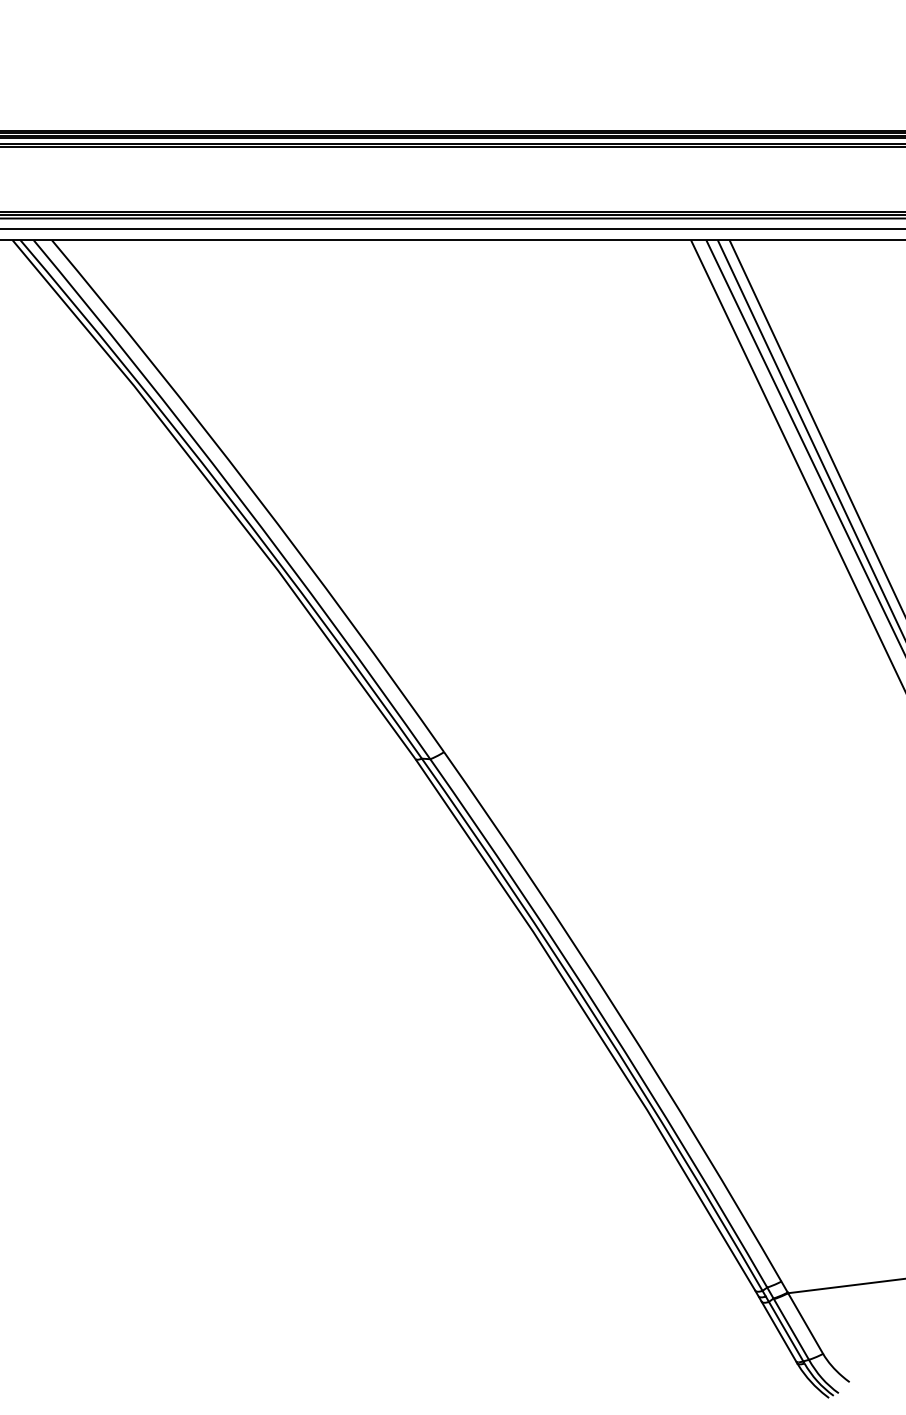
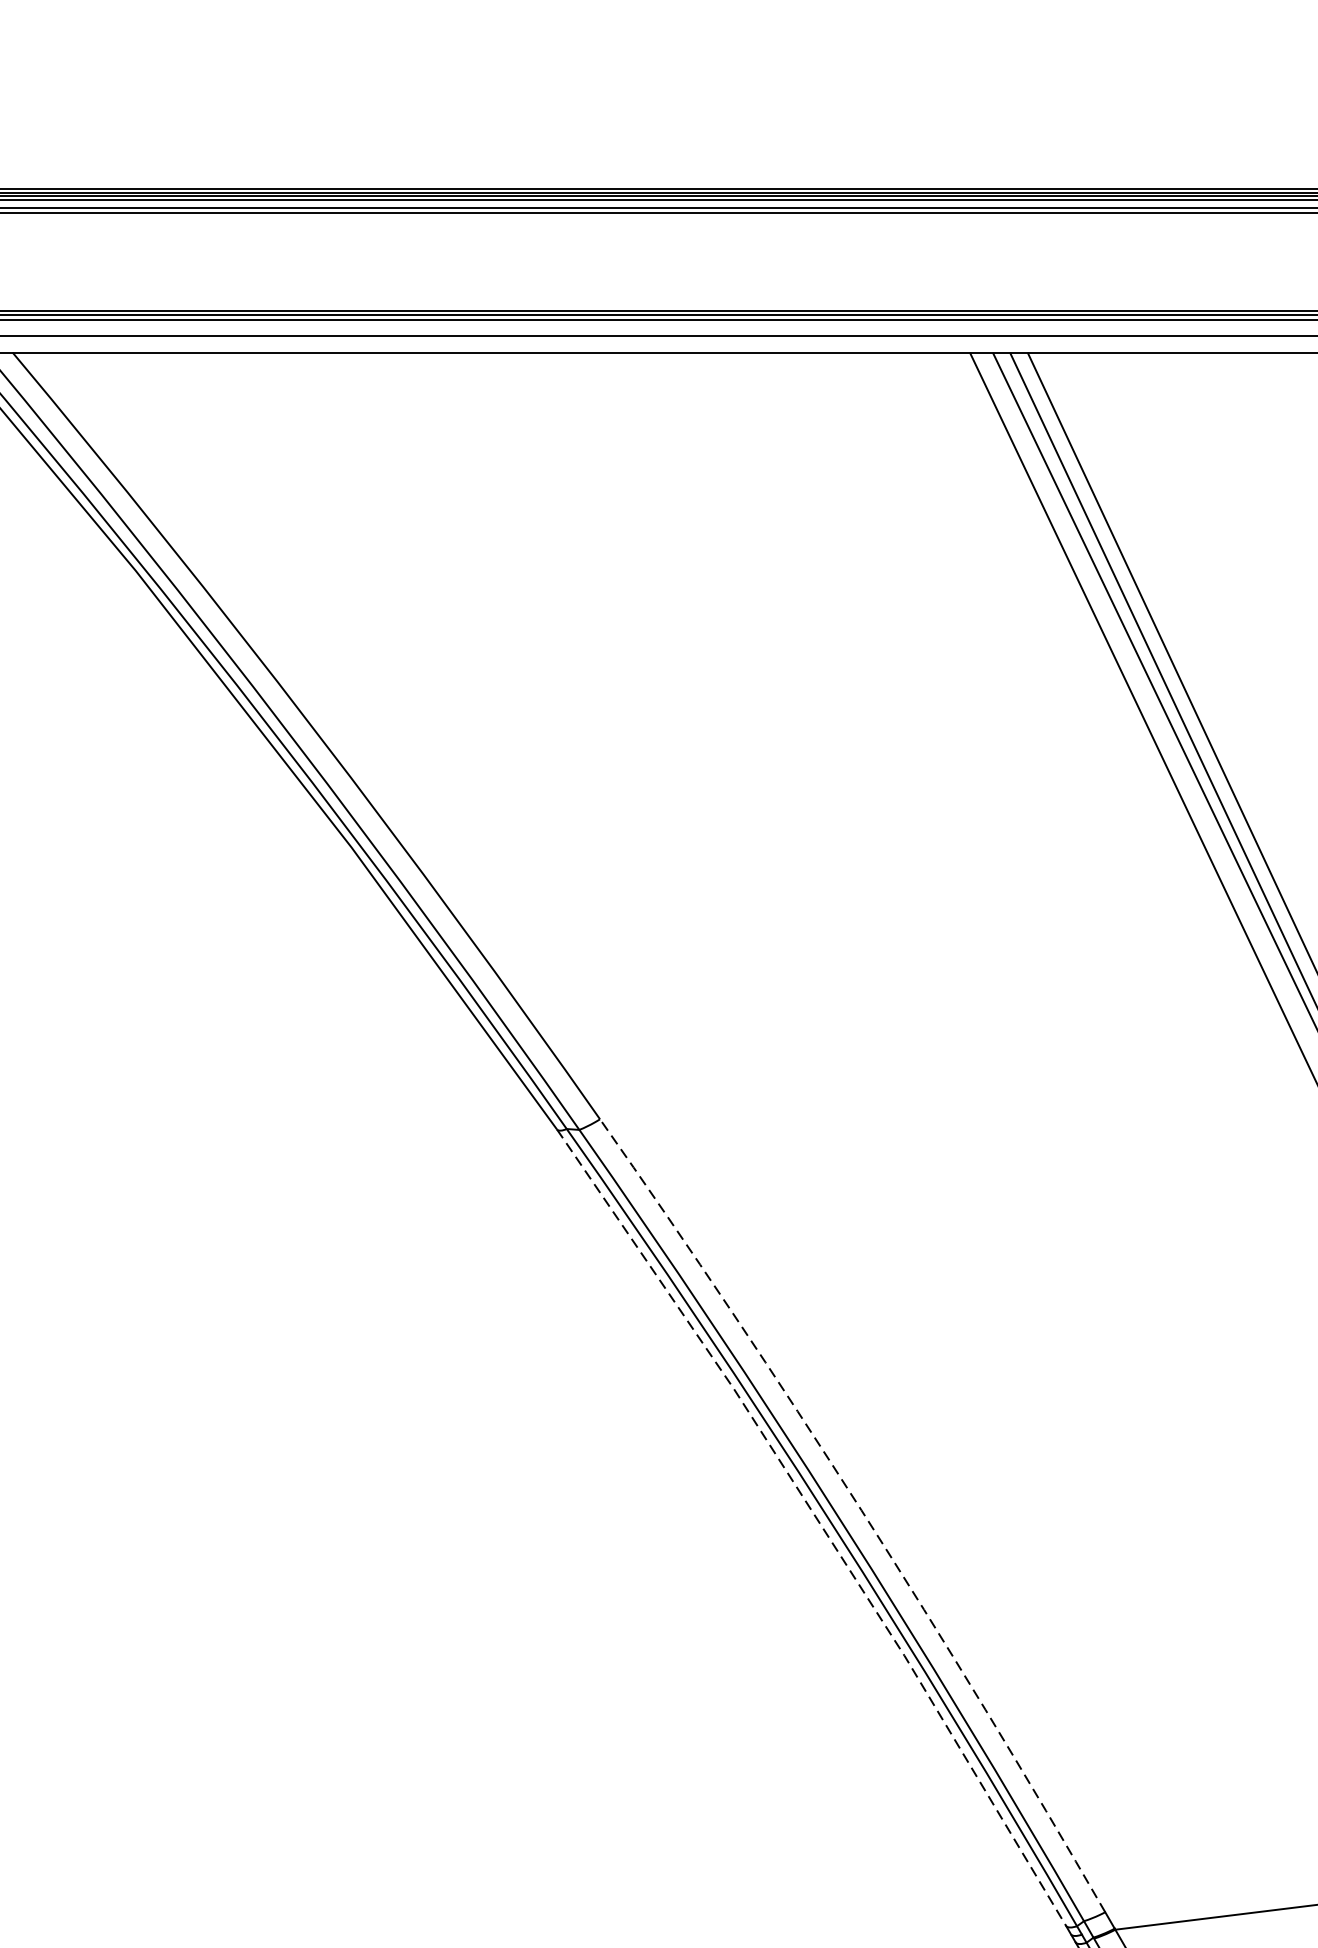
arc: (618, 1013) -> (861, 1510), solid -> dashed
line: (590, 1021) -> (819, 1522), solid -> dashed

